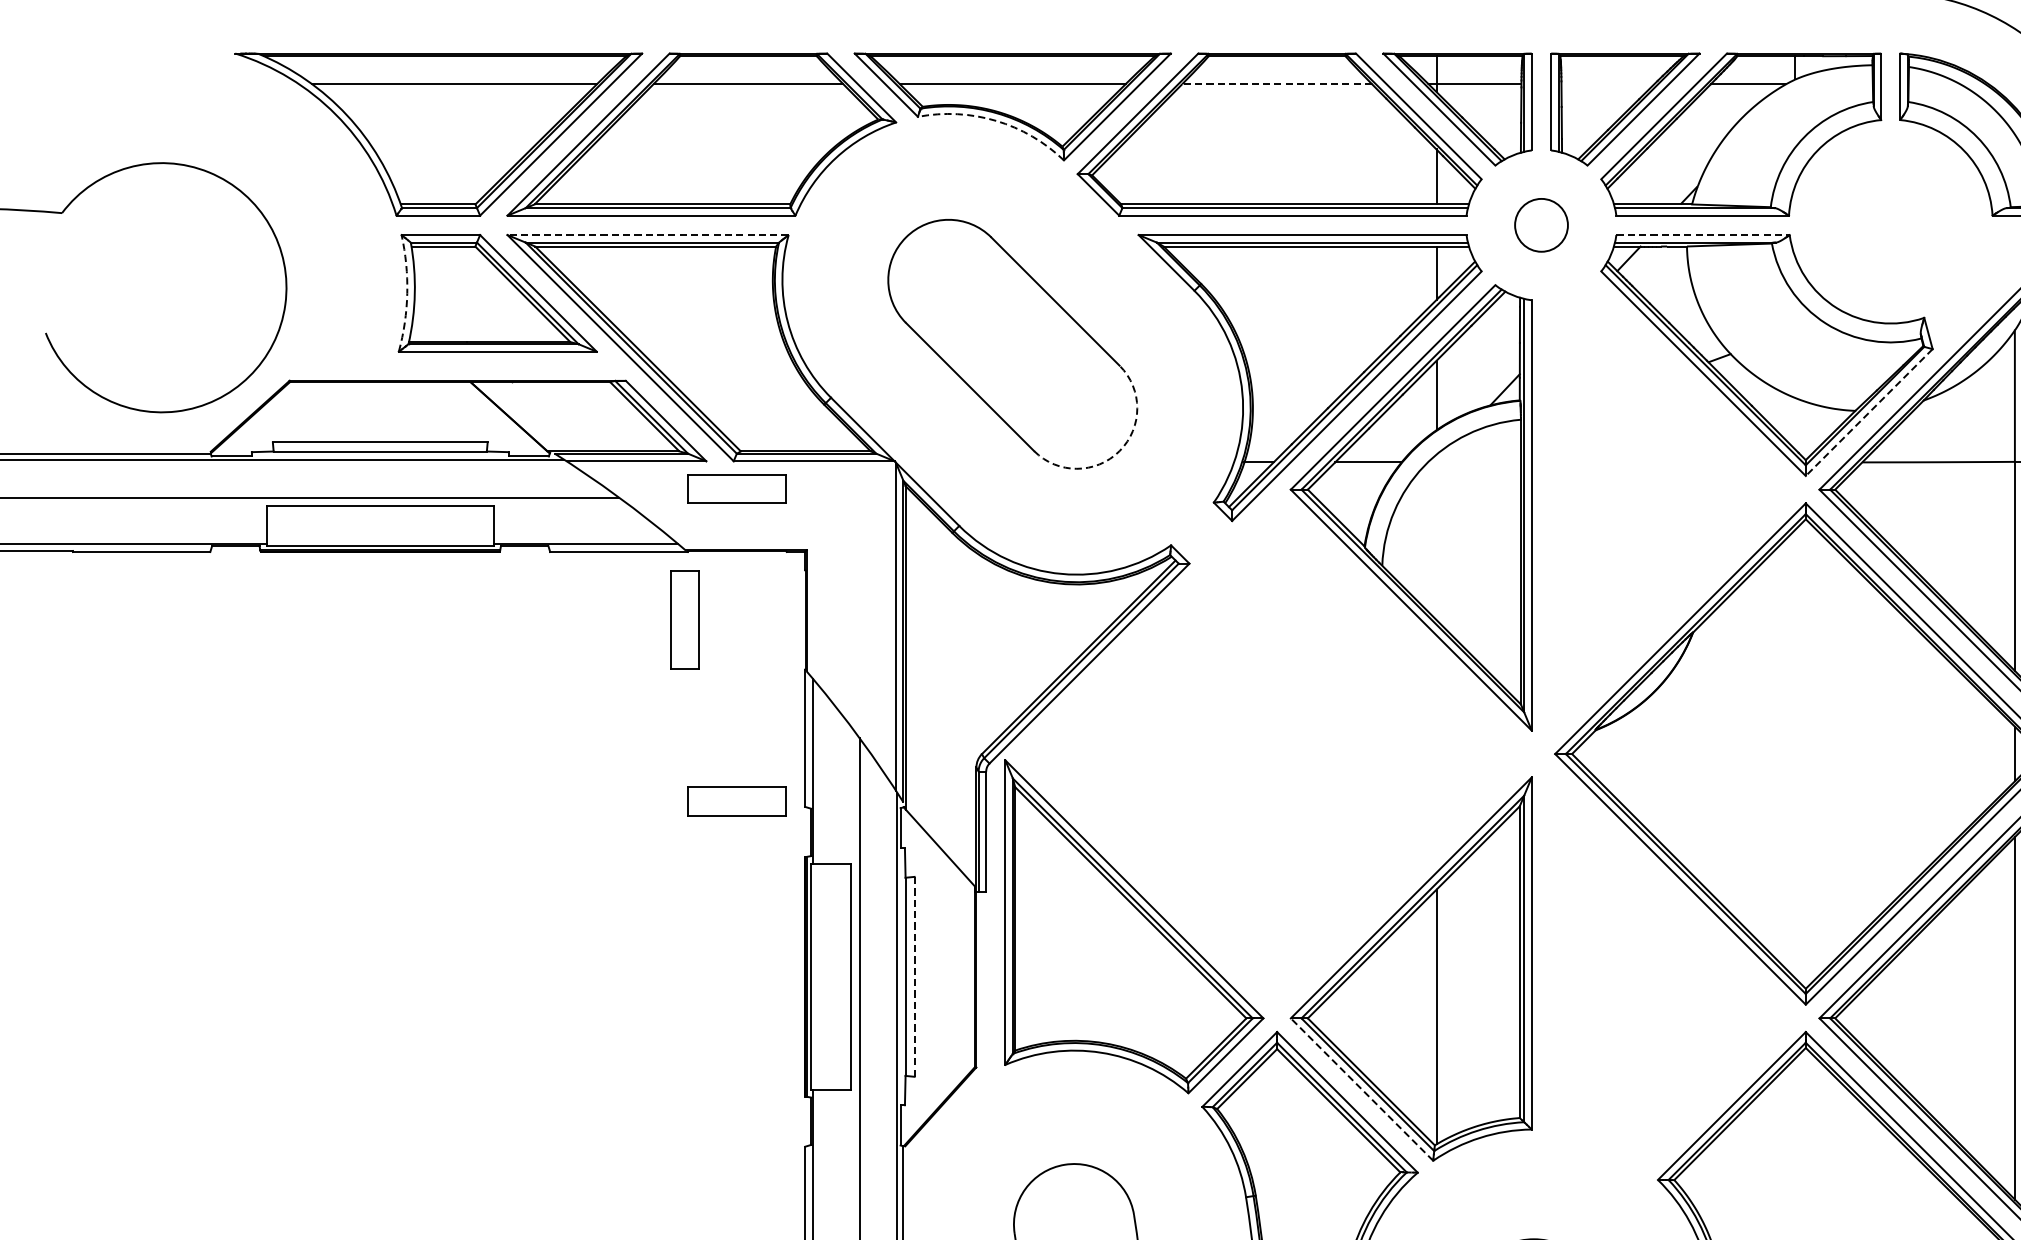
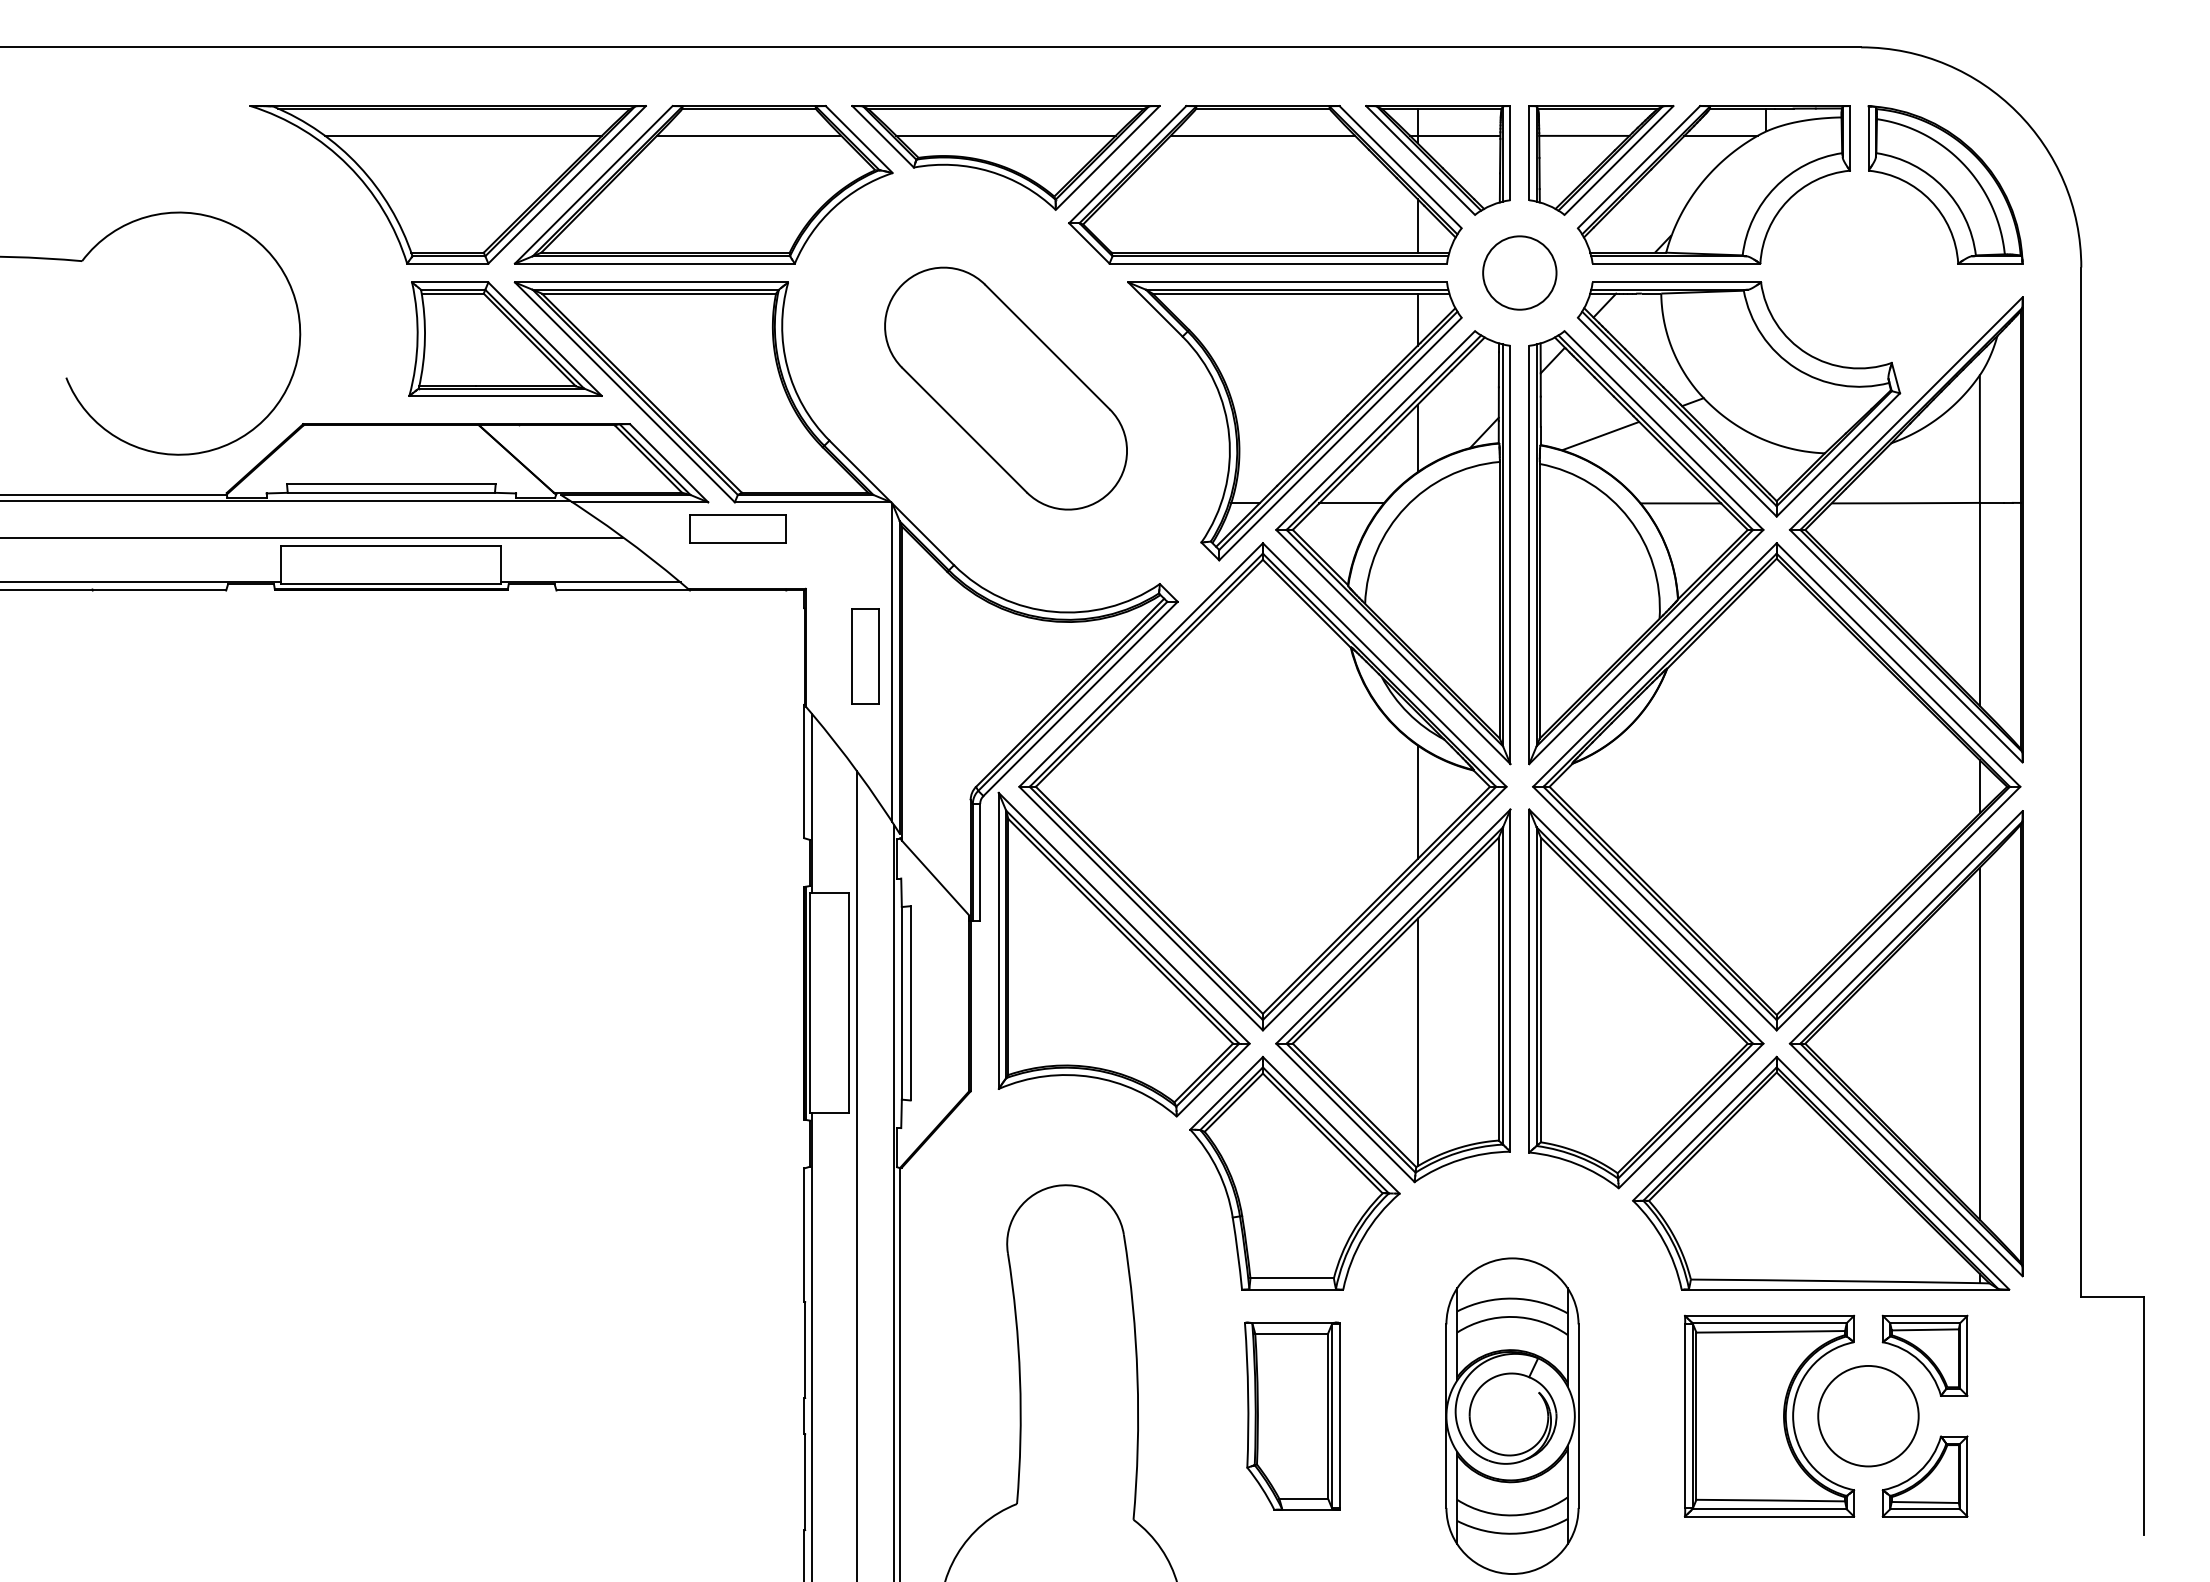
line: (1276, 83) -> (1262, 135), dashed -> solid
line: (1608, 83) -> (1584, 135), added
arc: (996, 120) -> (990, 171), dashed -> solid
circle: (1541, 224) -> (1519, 272), size x1.43
line: (647, 235) -> (651, 282), dashed -> solid
line: (1703, 235) -> (1677, 282), dashed -> solid
arc: (407, 293) -> (417, 339), dashed -> solid
line: (1869, 413) -> (1838, 455), dashed -> solid
arc: (1119, 451) -> (1109, 492), dashed -> solid
part: (1671, 507) -> (1646, 547), added
part: (685, 619) -> (865, 656), moved
part: (1276, 753) -> (1262, 786), added
part: (736, 801) -> (737, 832), removed
part: (1671, 971) -> (1646, 998), added
line: (914, 975) -> (910, 1002), dashed -> solid
line: (1362, 1089) -> (1345, 1112), dashed -> solid

